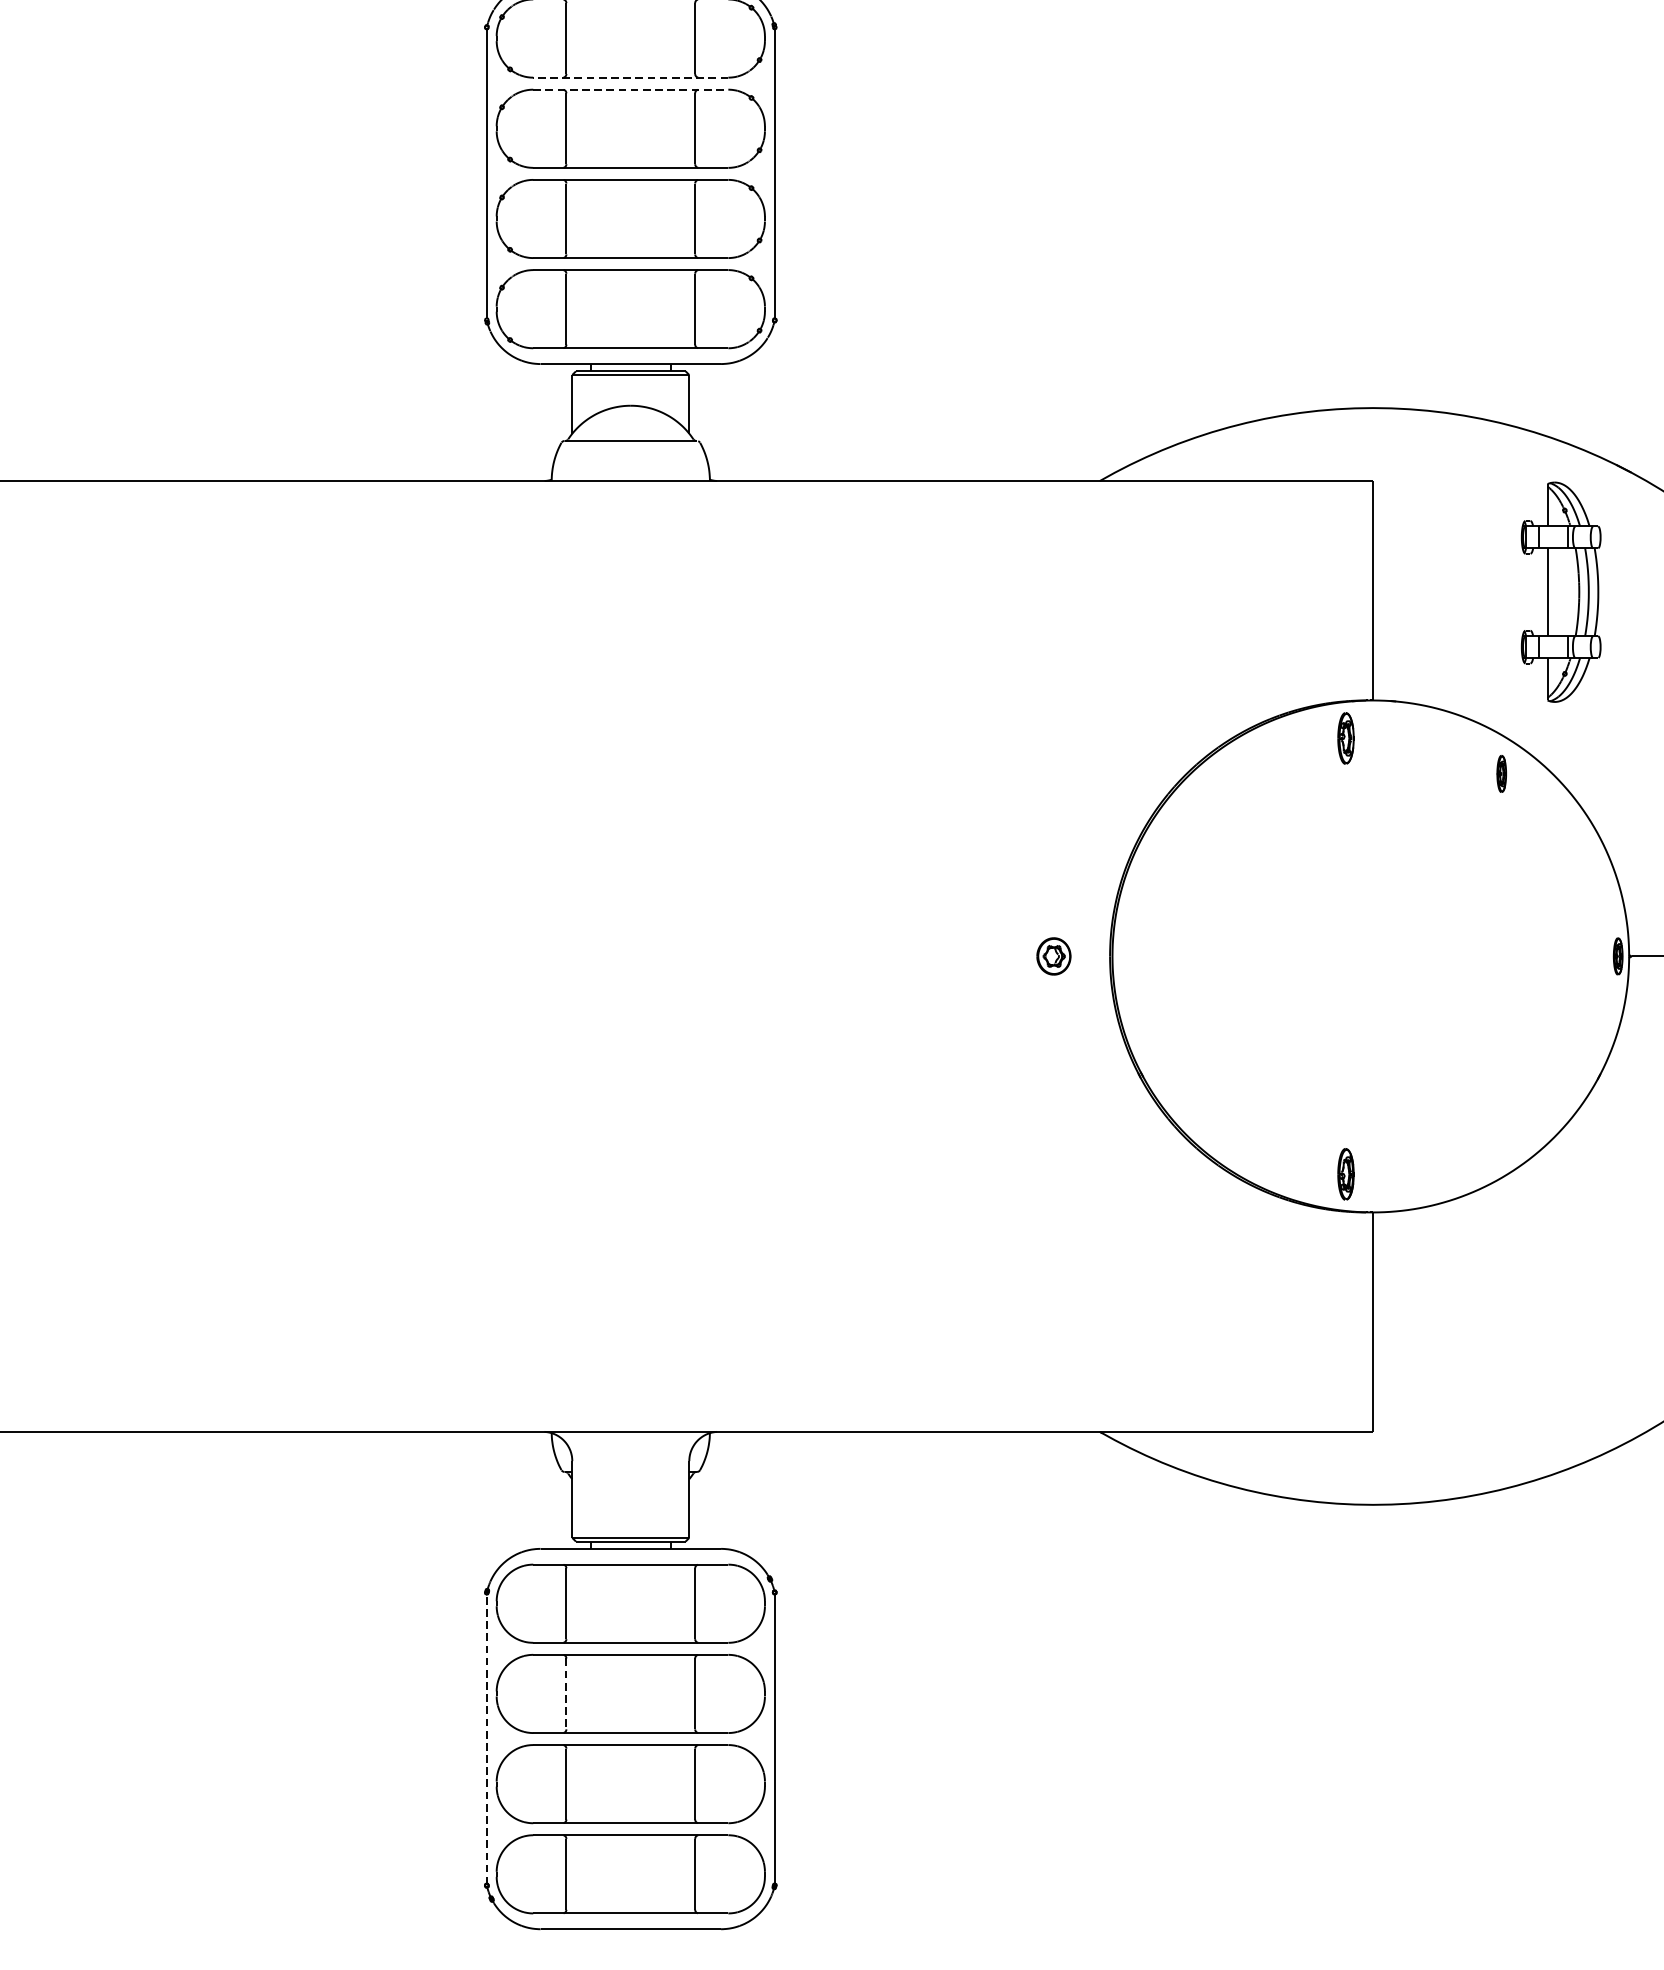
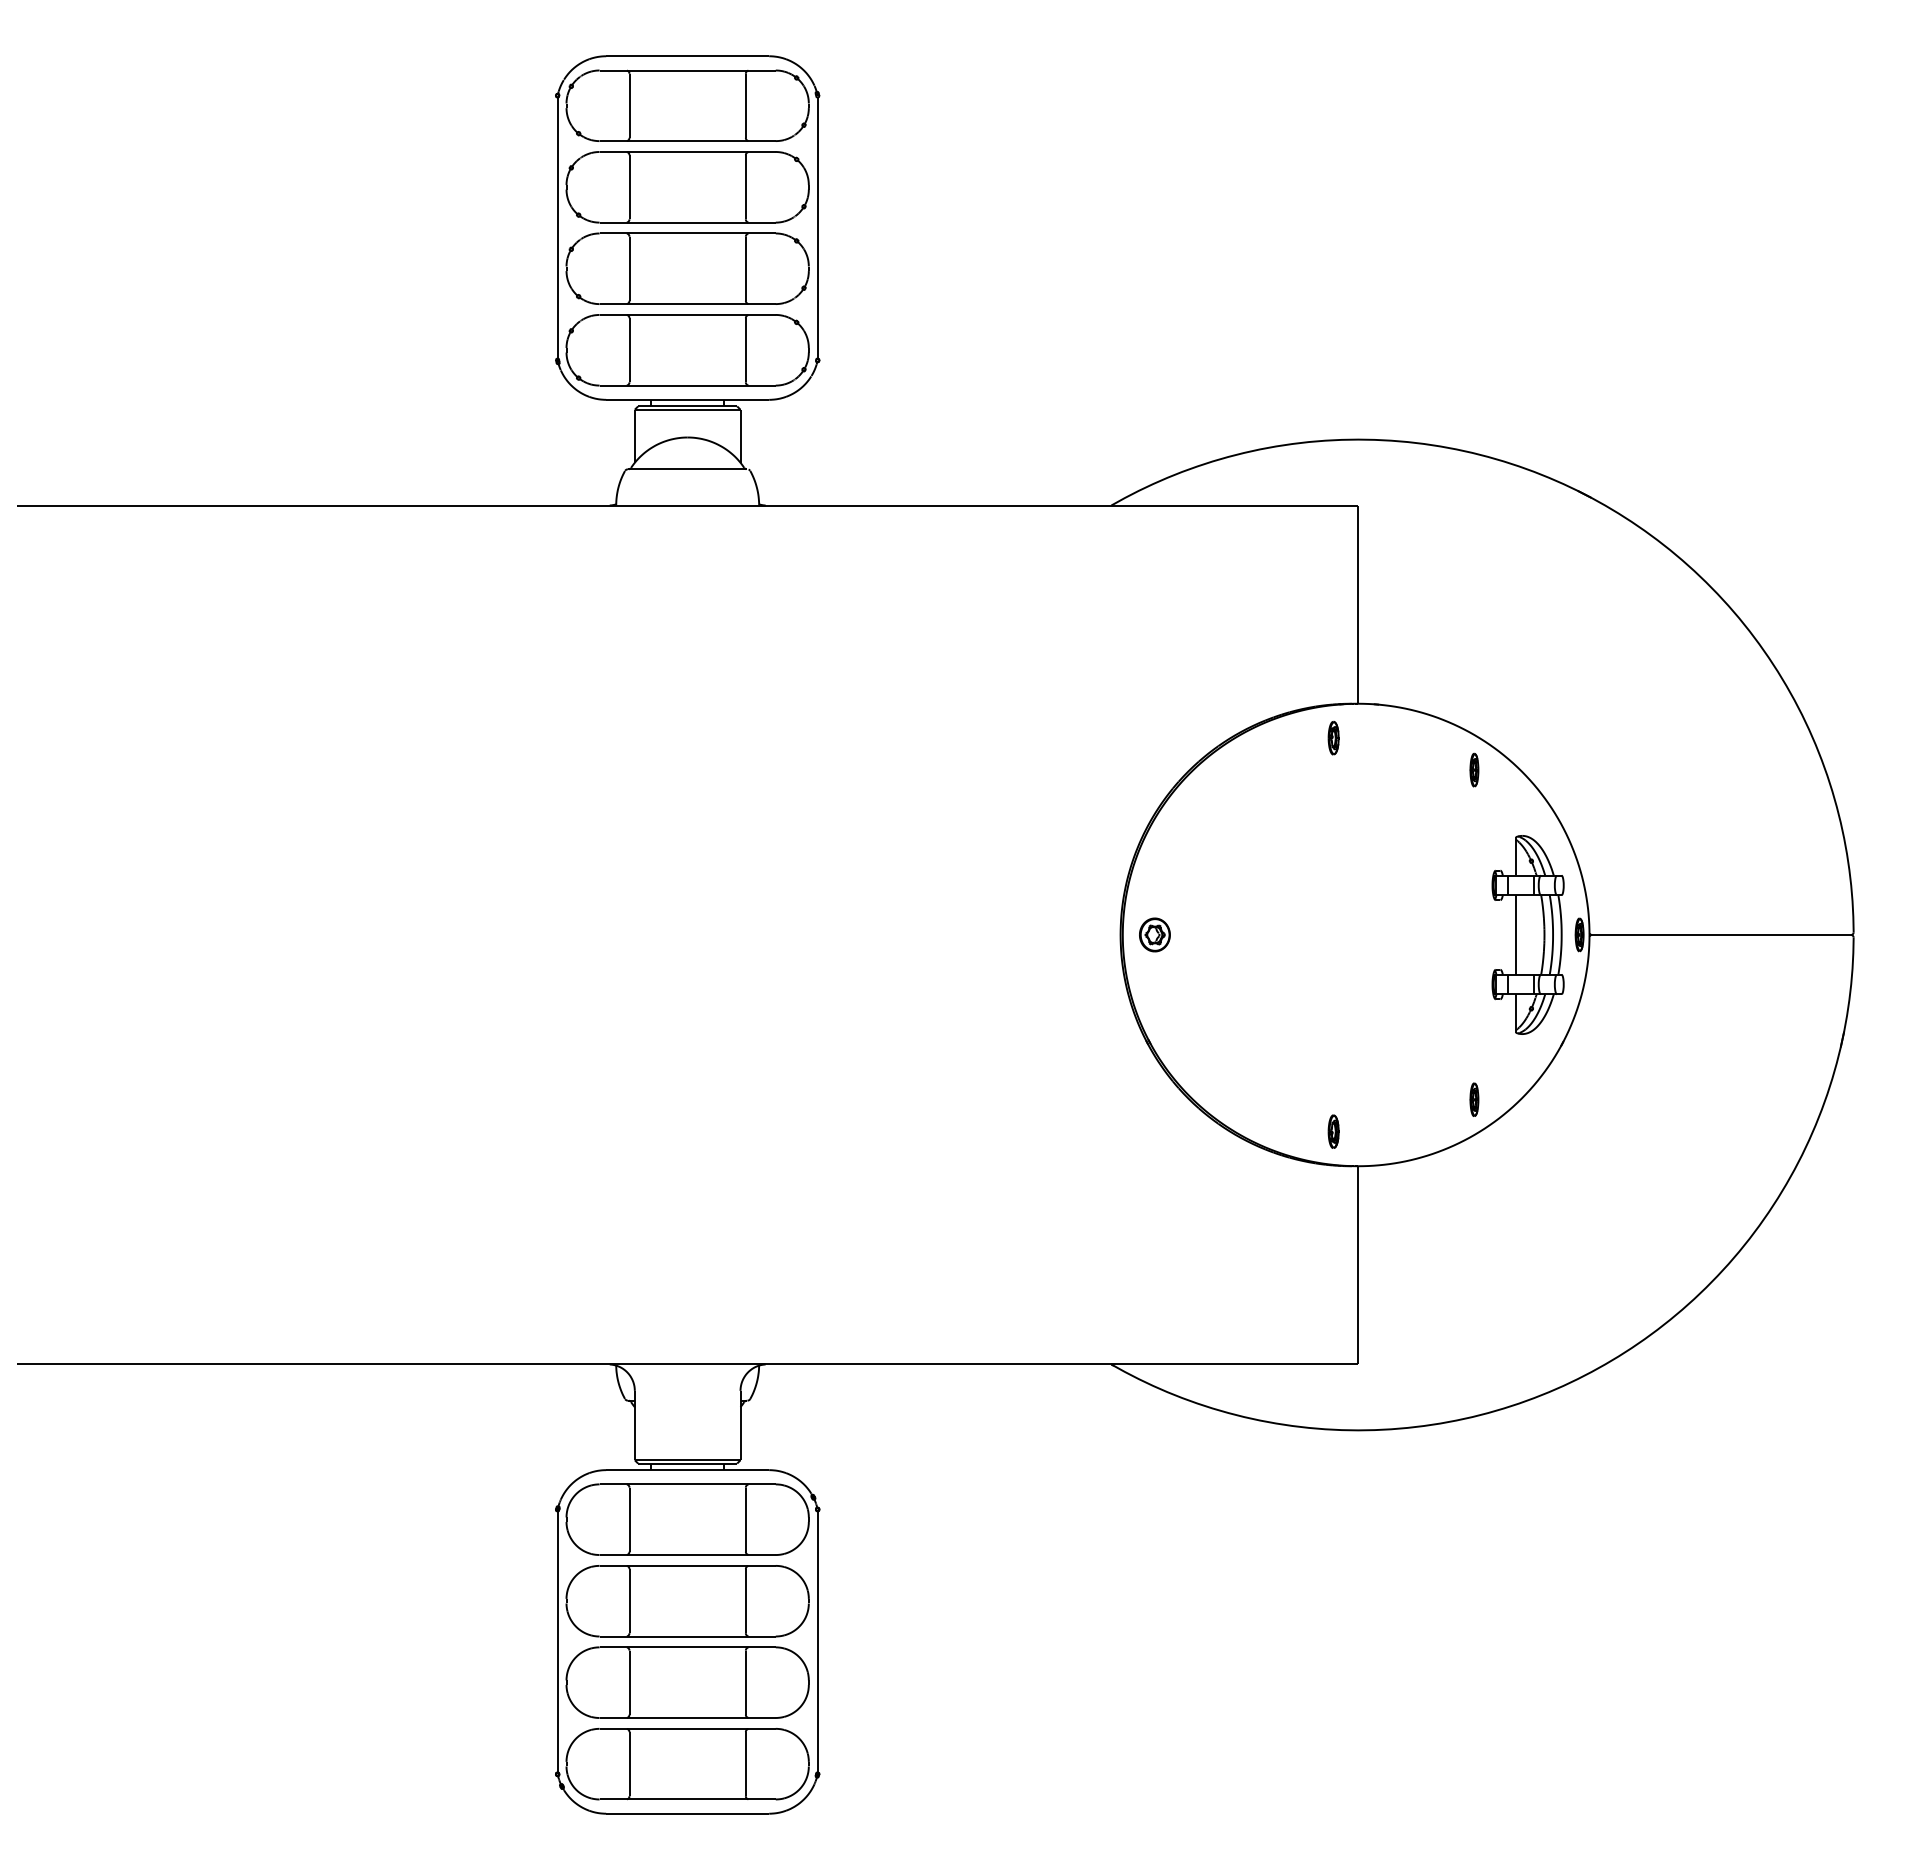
line: (630, 78) -> (687, 141), dashed -> solid
line: (631, 90) -> (688, 152), dashed -> solid
part: (1560, 591) -> (1527, 934), moved
part: (1345, 738) -> (1333, 738), size x0.71
part: (1053, 955) -> (1154, 934), moved
part: (1501, 1138) -> (1474, 1099), added
part: (1345, 1173) -> (1333, 1131), size x0.71
line: (566, 1694) -> (629, 1601), dashed -> solid
line: (486, 1738) -> (557, 1641), dashed -> solid

